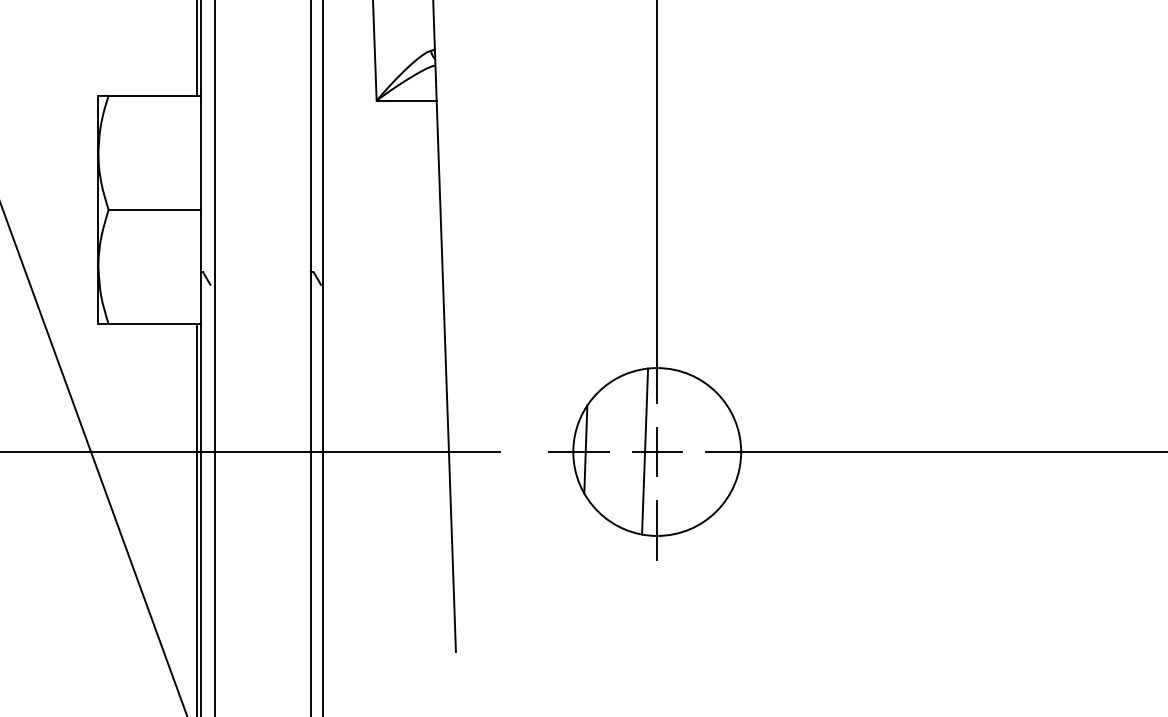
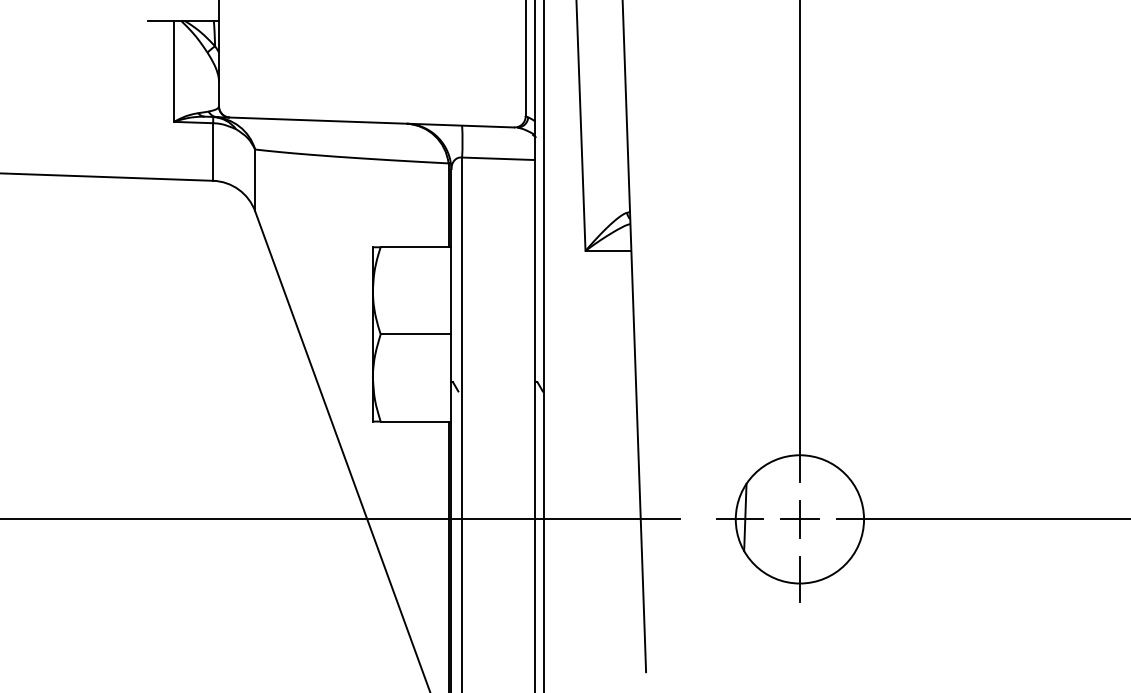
line: (644, 450) -> (790, 518), removed

